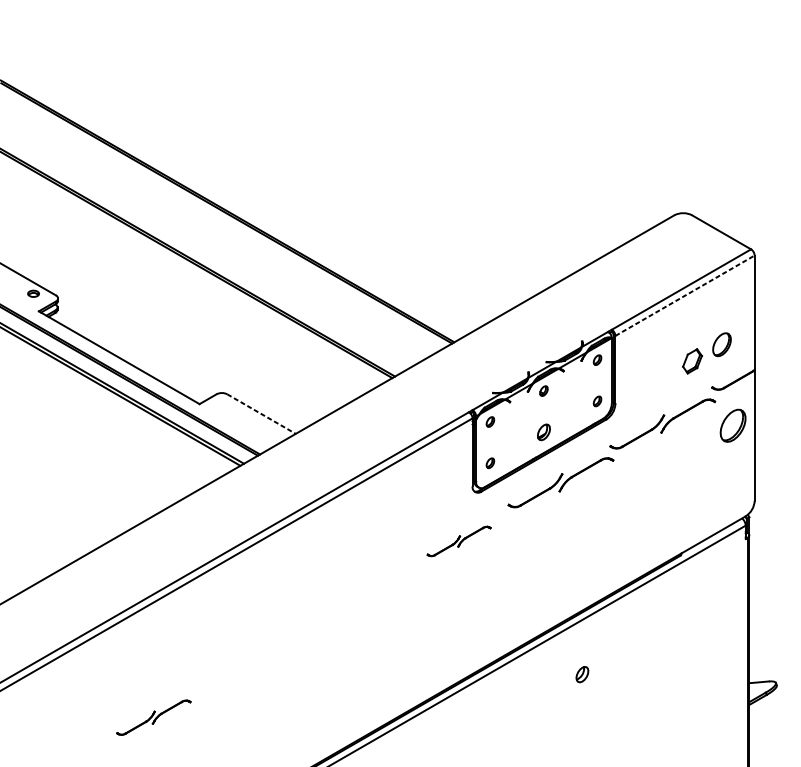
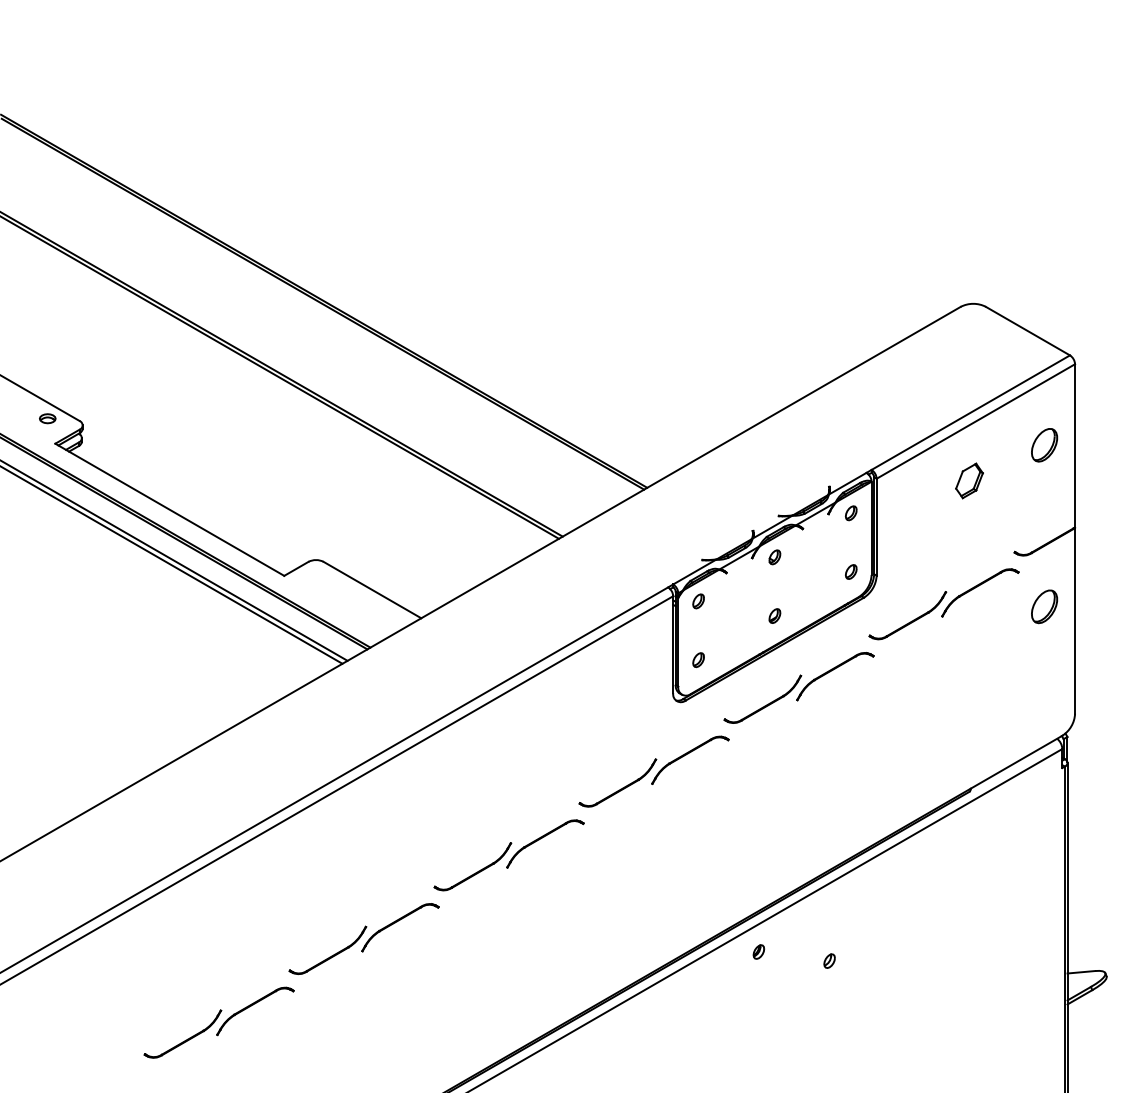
line: (684, 295) -> (975, 421), dashed -> solid
part: (721, 344) -> (1044, 445), moved
part: (692, 361) -> (969, 480), moved
line: (261, 414) -> (372, 590), dashed -> solid
part: (733, 425) -> (1044, 606), size x0.71
part: (543, 431) -> (774, 615), size x0.62
part: (458, 541) -> (653, 771), size x1.67
part: (356, 600) -> (508, 855), added
part: (255, 658) -> (363, 938), added
part: (532, 667) -> (758, 951), added
part: (582, 674) -> (829, 960), size x0.62
part: (153, 717) -> (218, 1022), size x1.43

